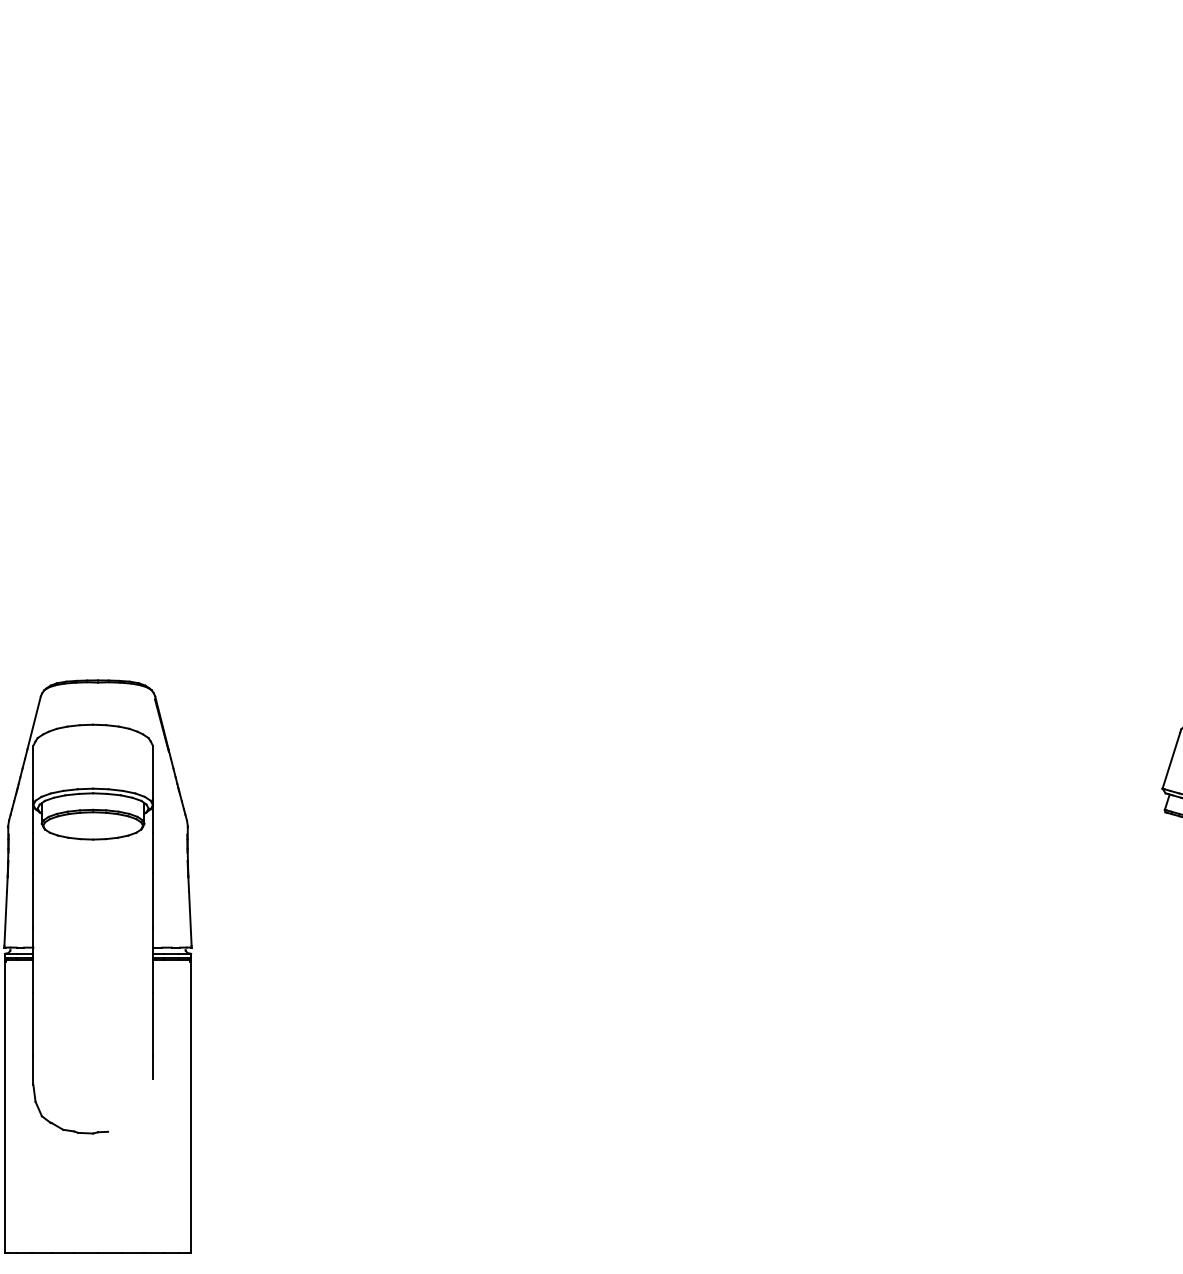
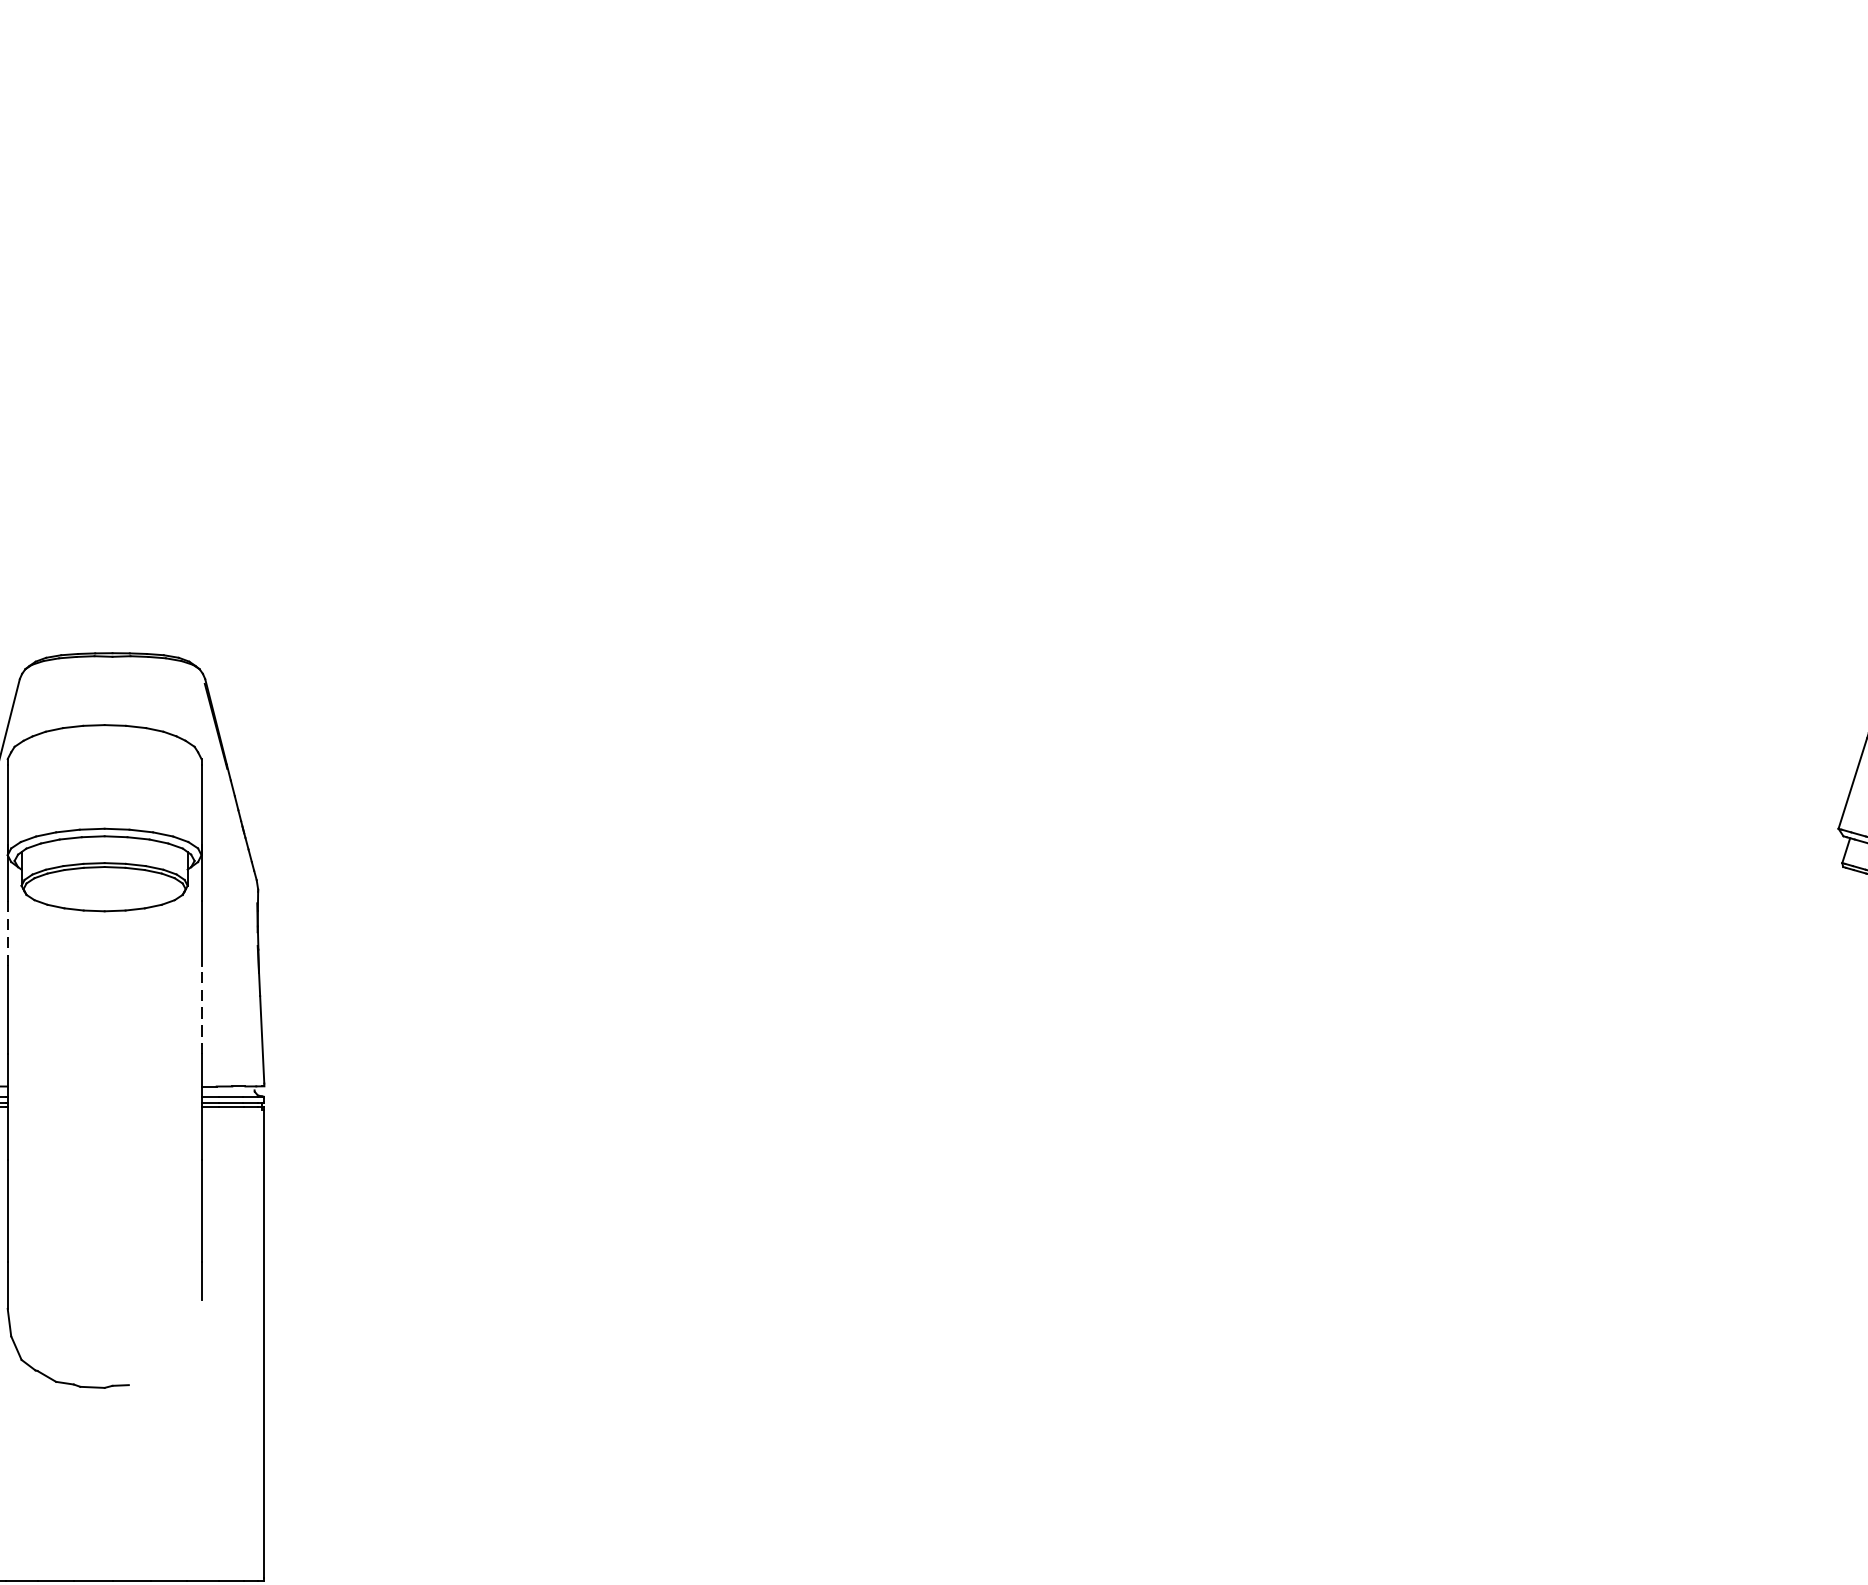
line: (33, 853) -> (7, 933), solid -> dashed
line: (152, 900) -> (200, 1010), solid -> dashed

